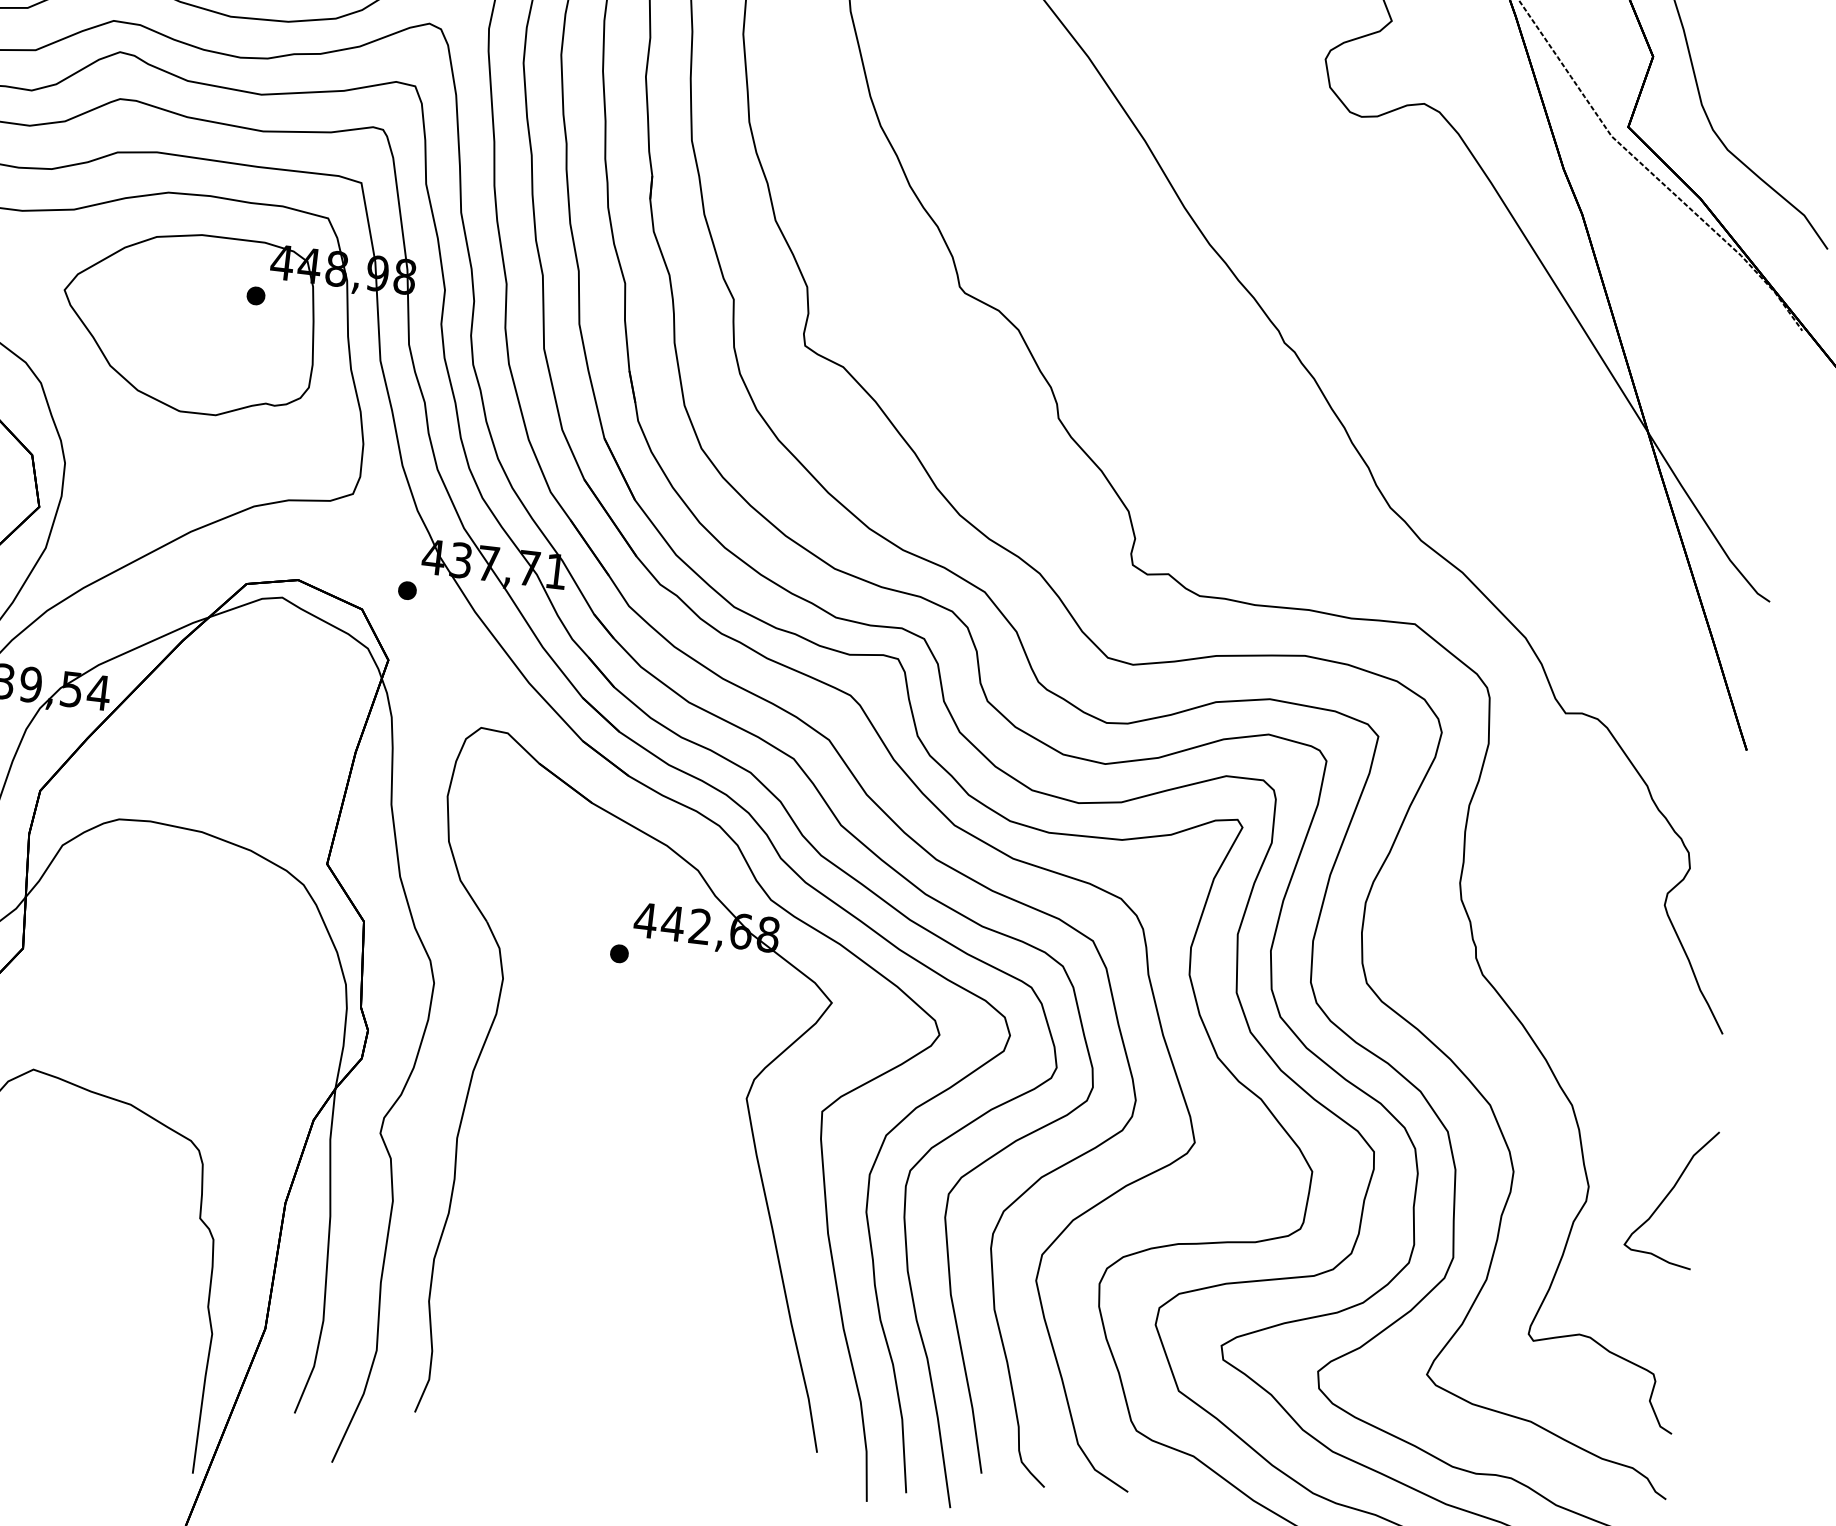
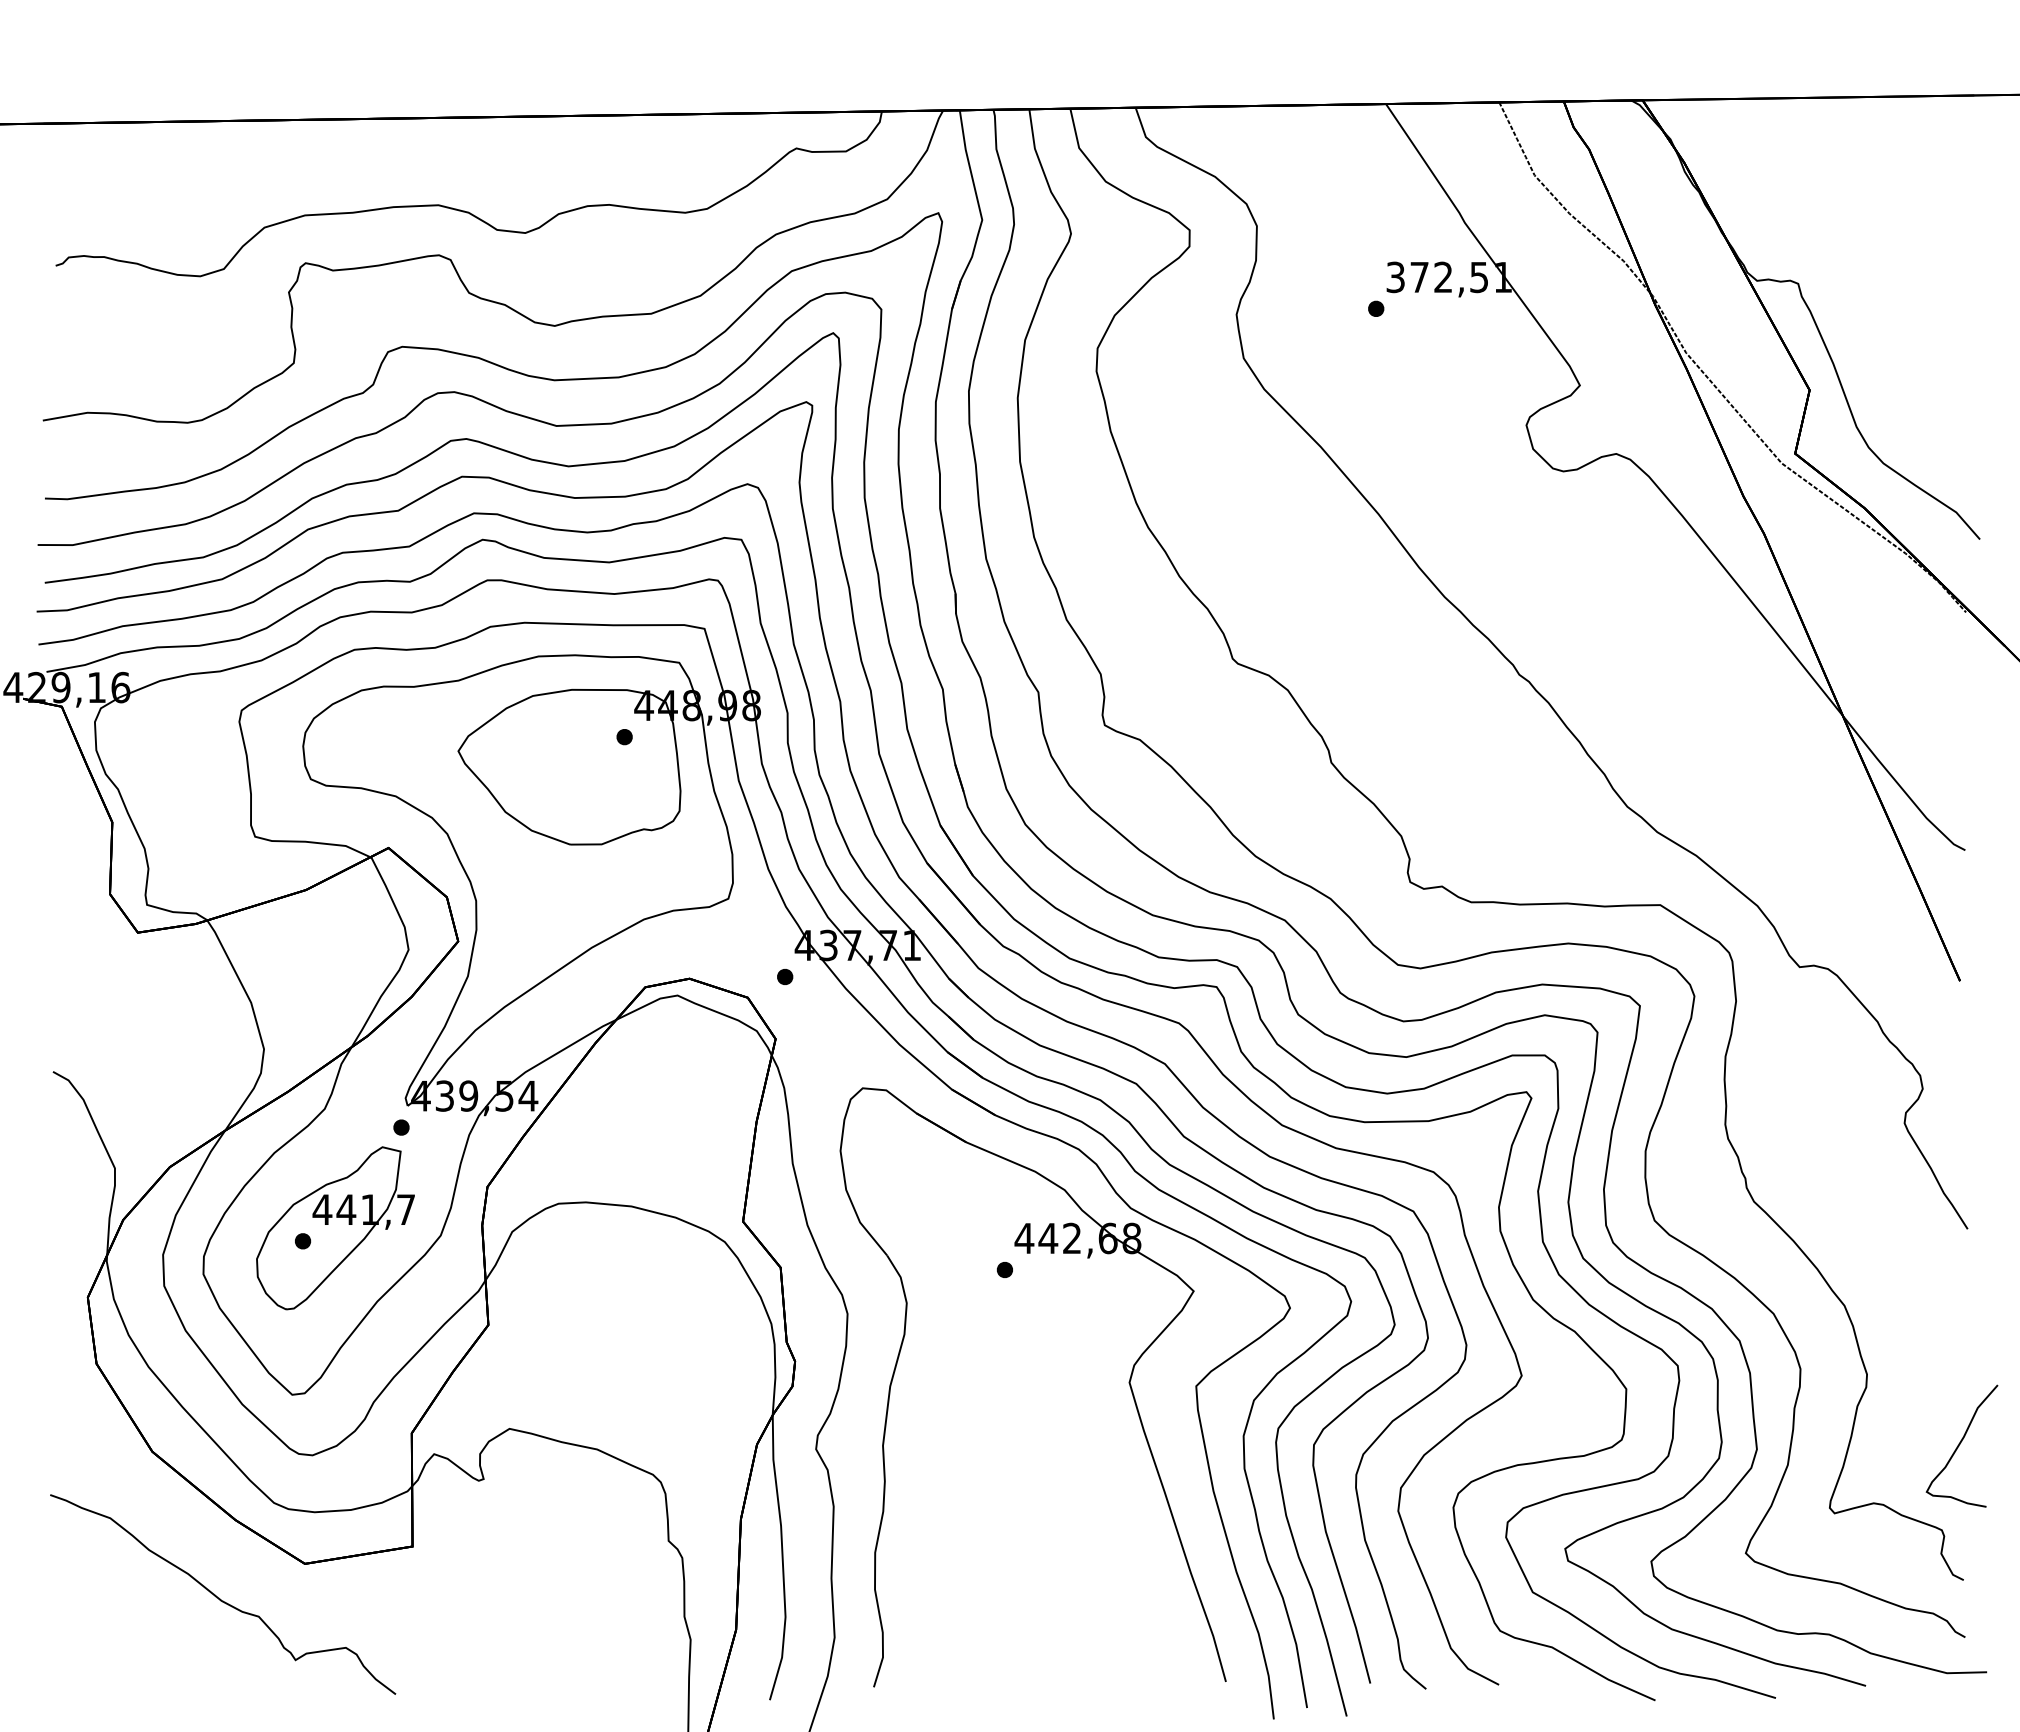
curve: (1669, 1194) -> (1960, 1444), moved

